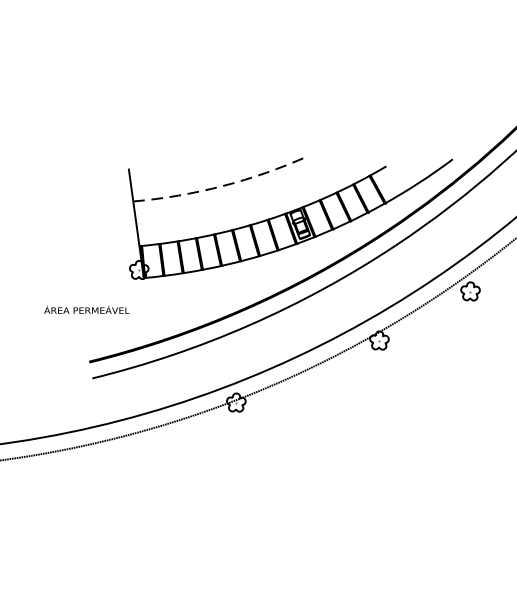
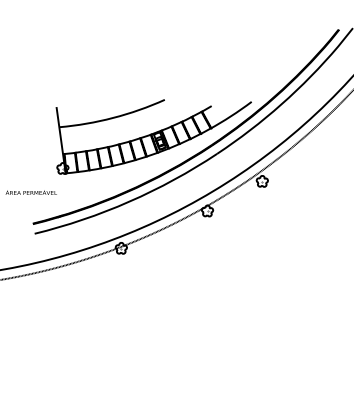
arc: (223, 185) -> (113, 117), dashed -> solid

